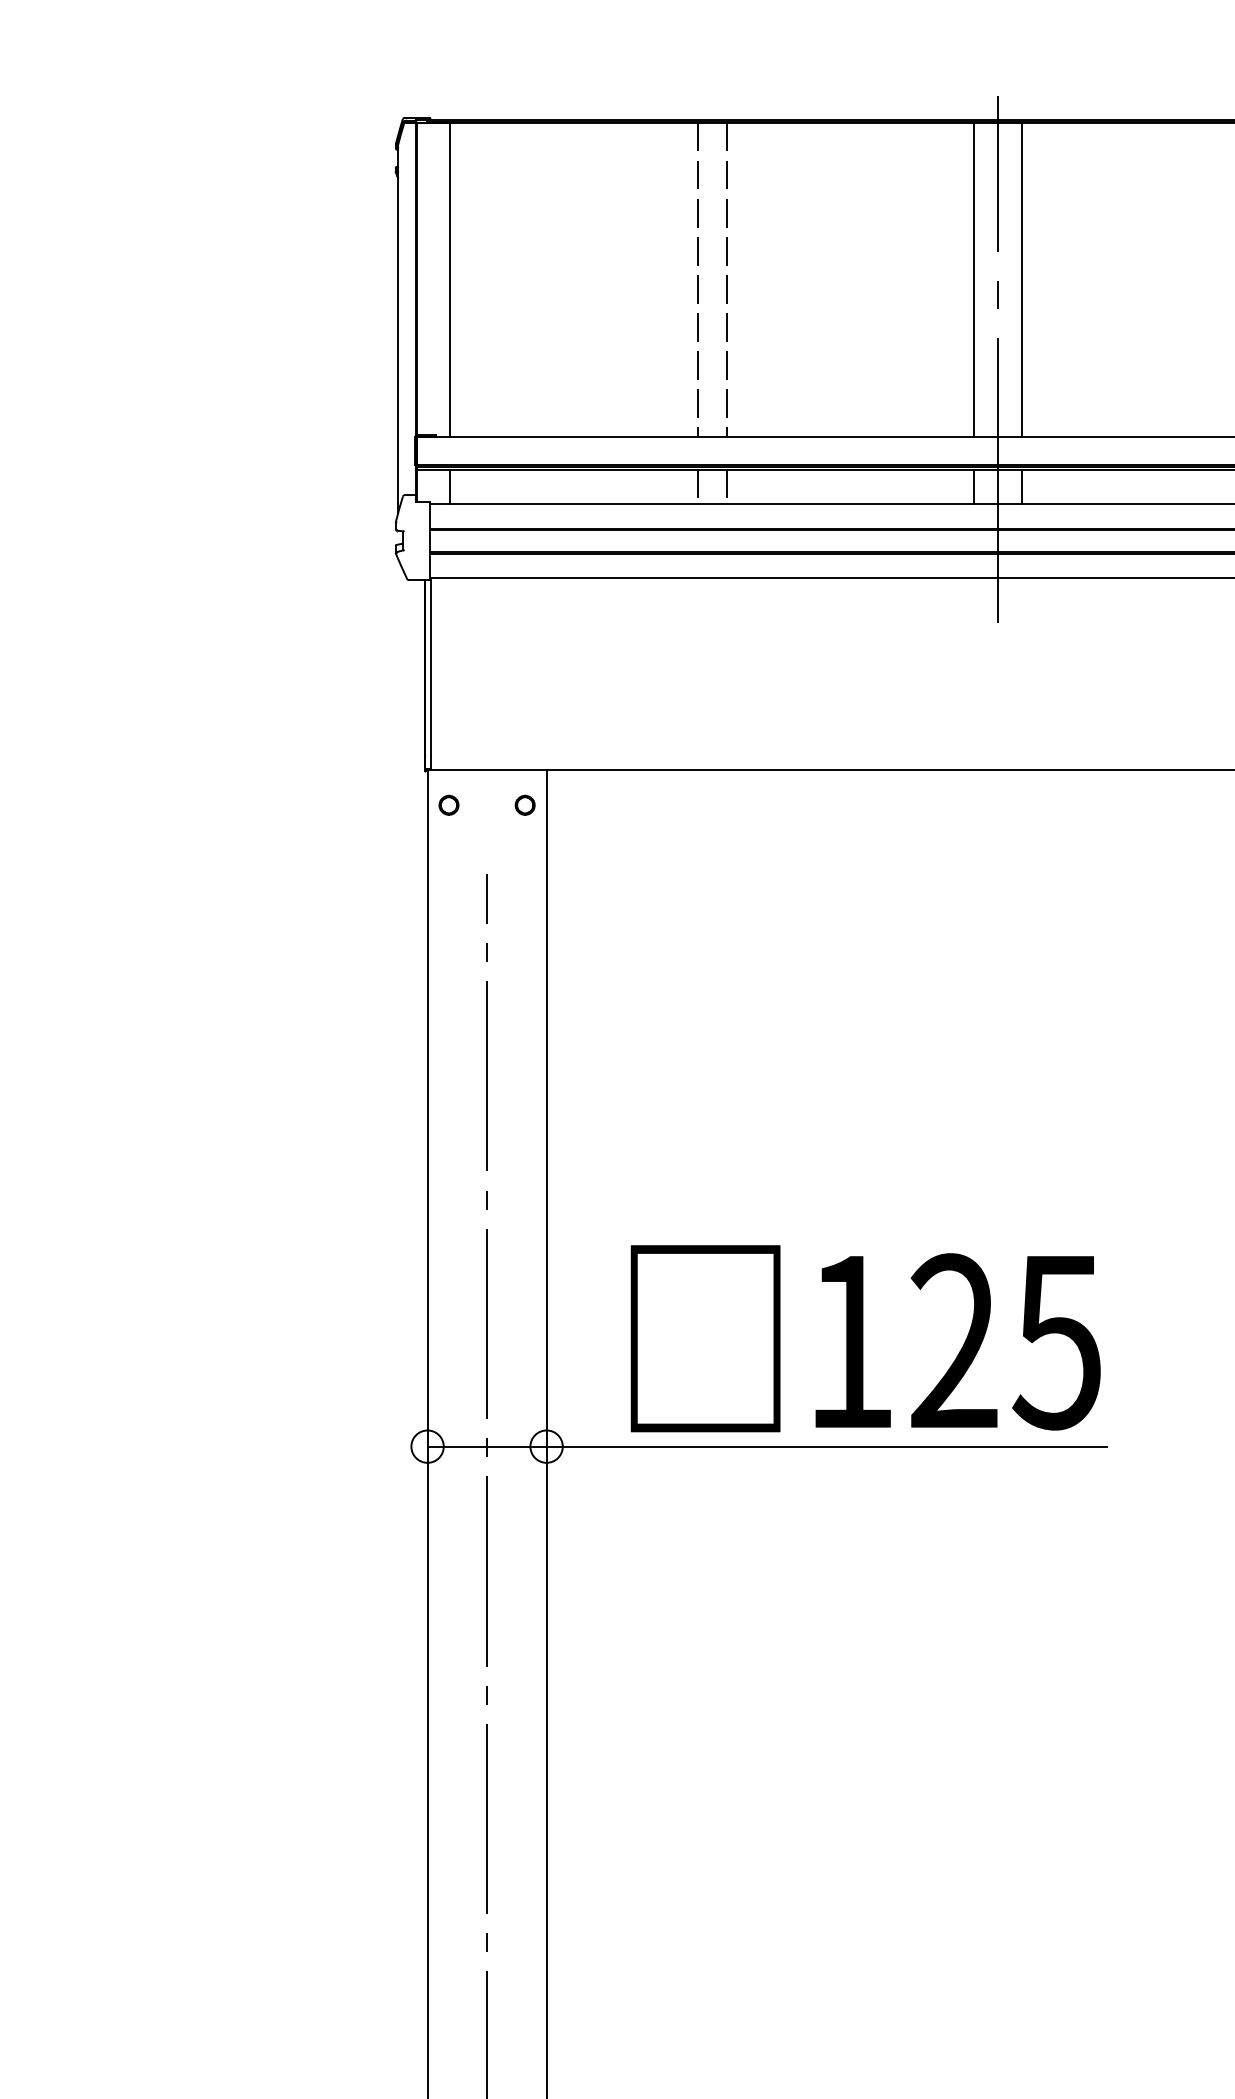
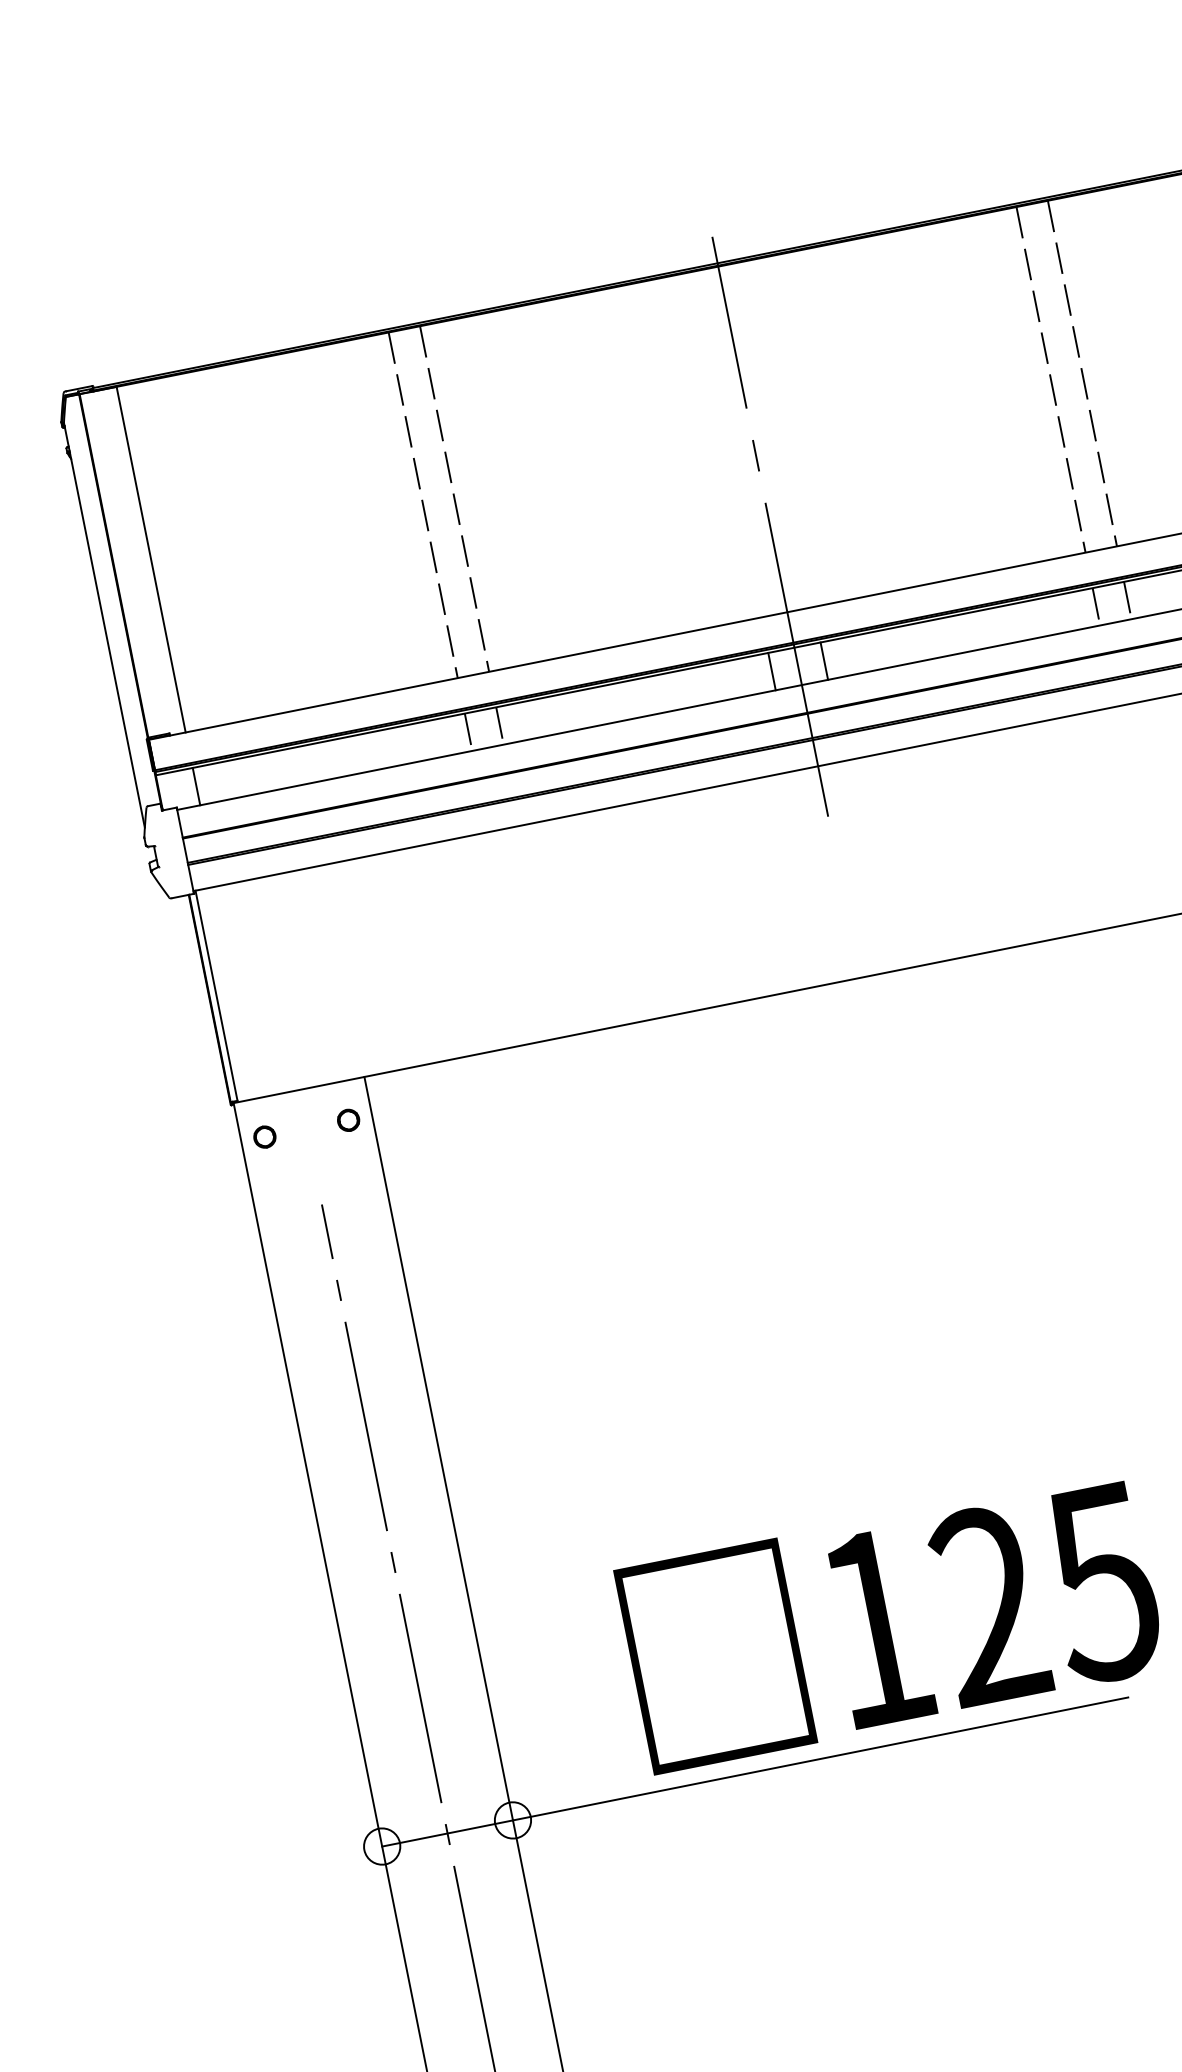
line: (974, 279) -> (726, 443), removed
line: (1021, 279) -> (778, 433), removed
text: (865, 1338) -> (891, 1621), moved

